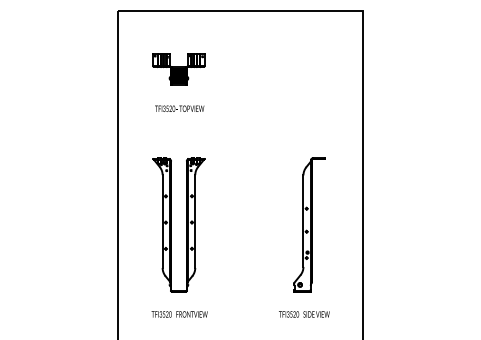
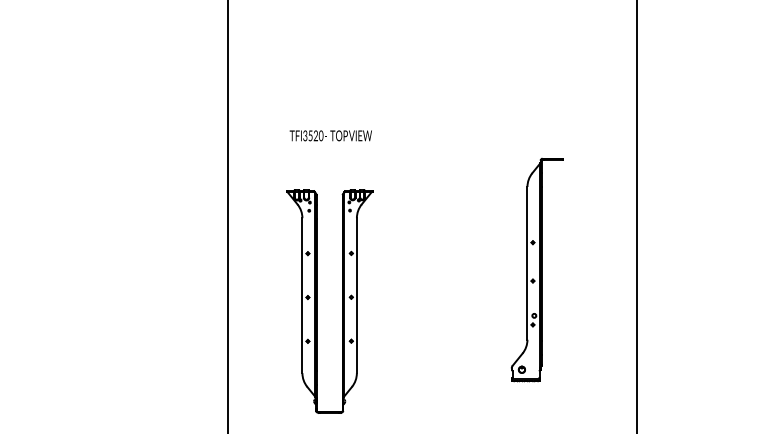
part: (178, 69) -> (328, 41), removed
text: (179, 108) -> (330, 135), moved
part: (309, 224) -> (537, 268), moved

